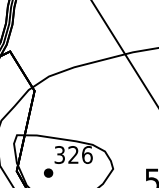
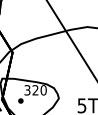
text: (86, 155) -> (43, 90), 326 -> 320

